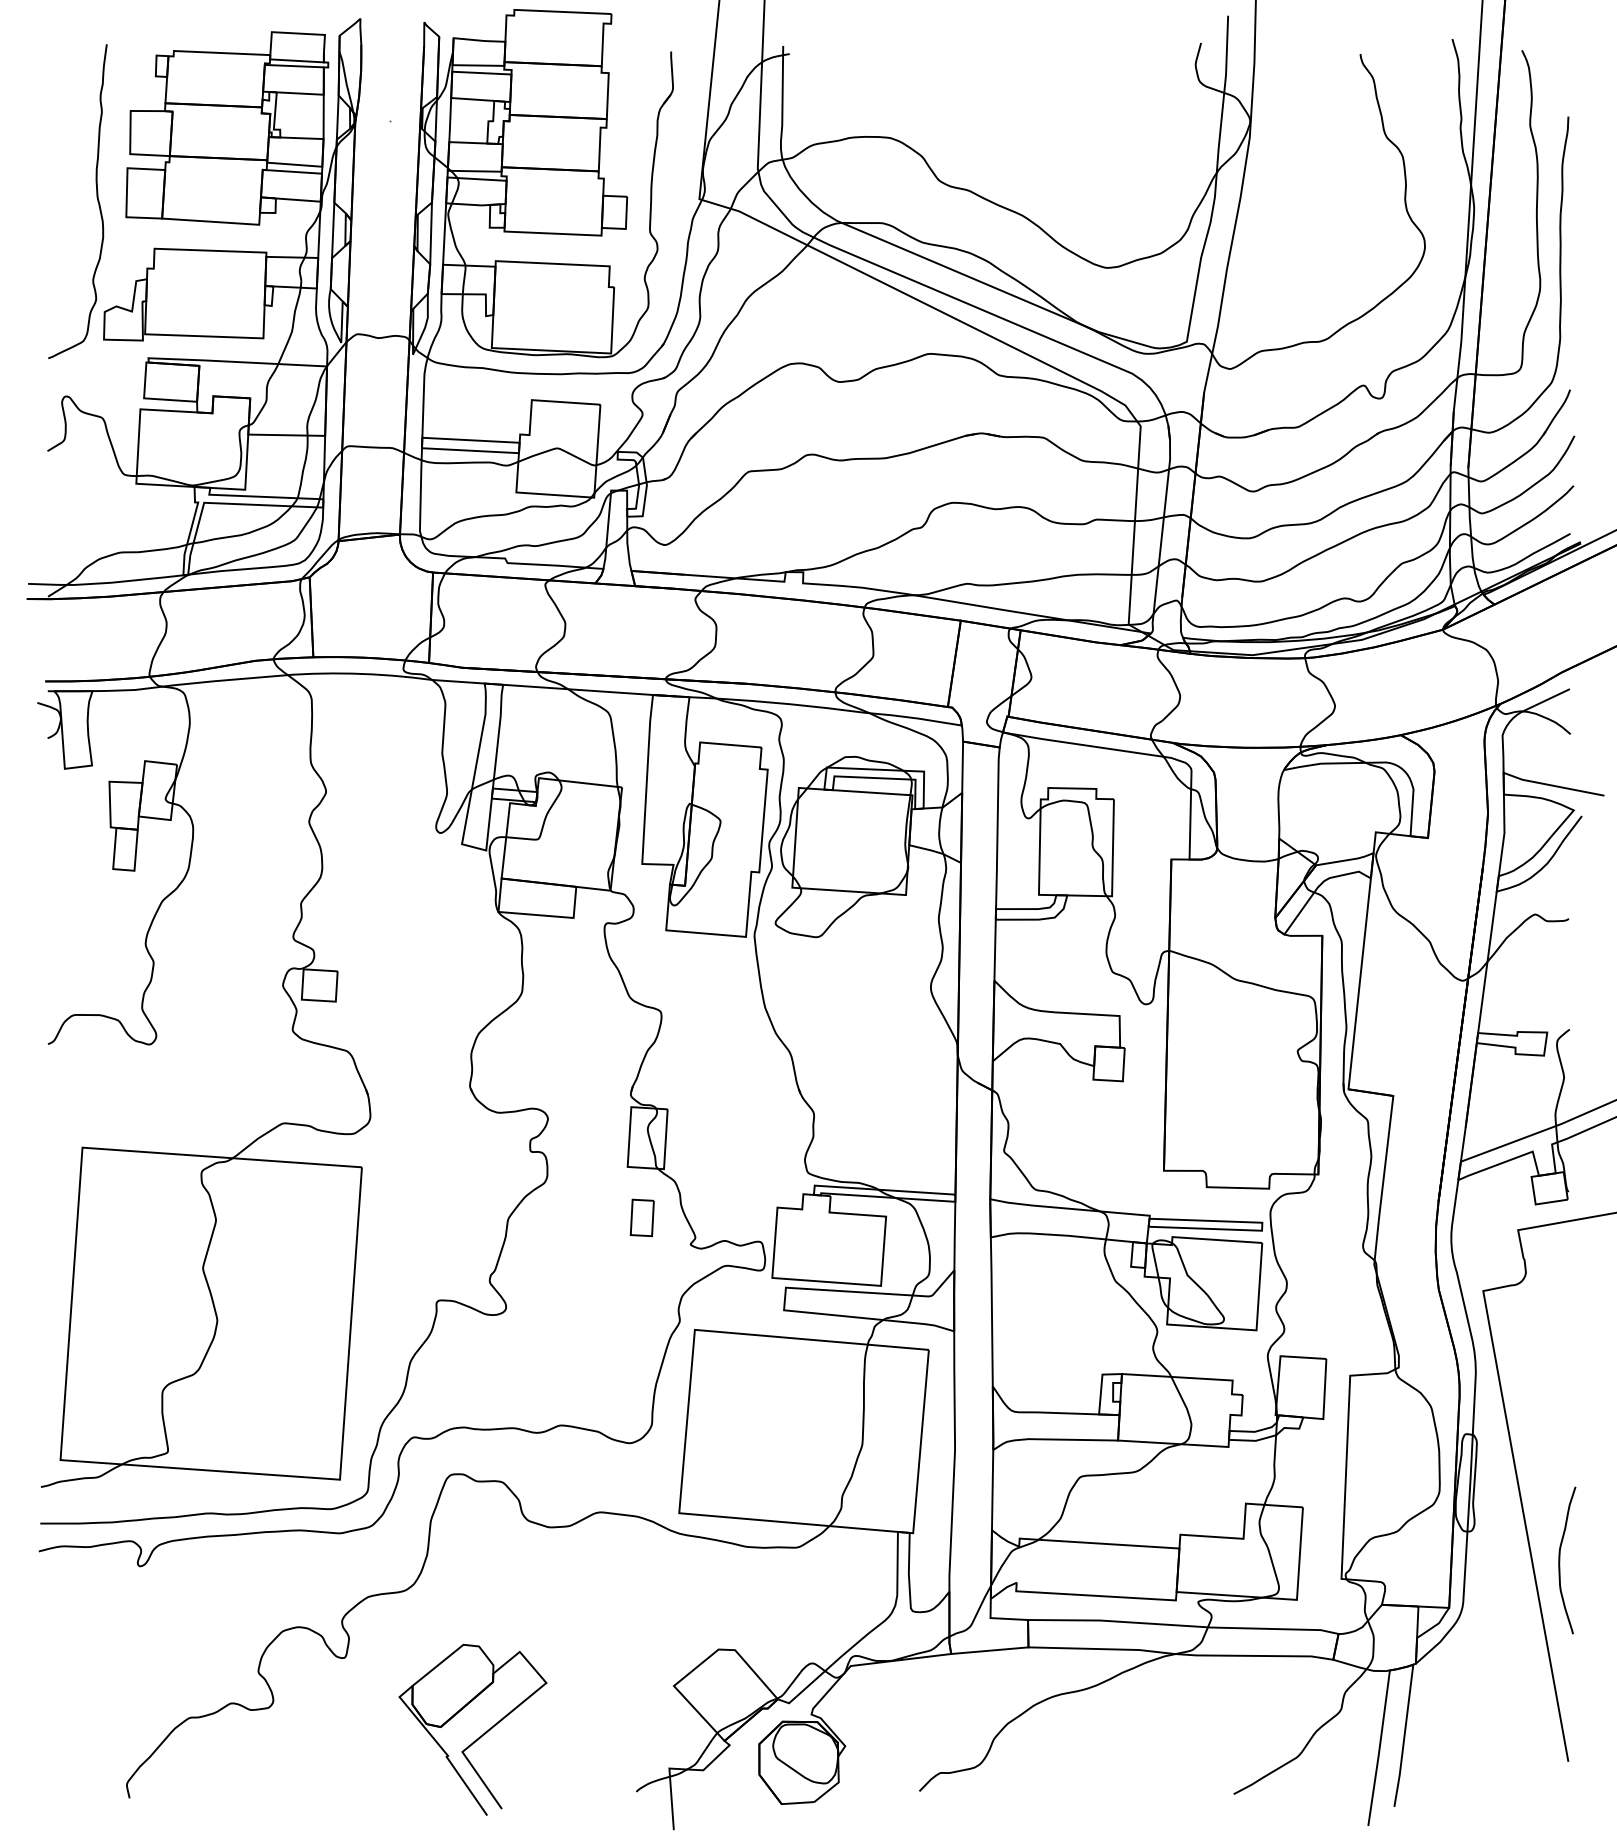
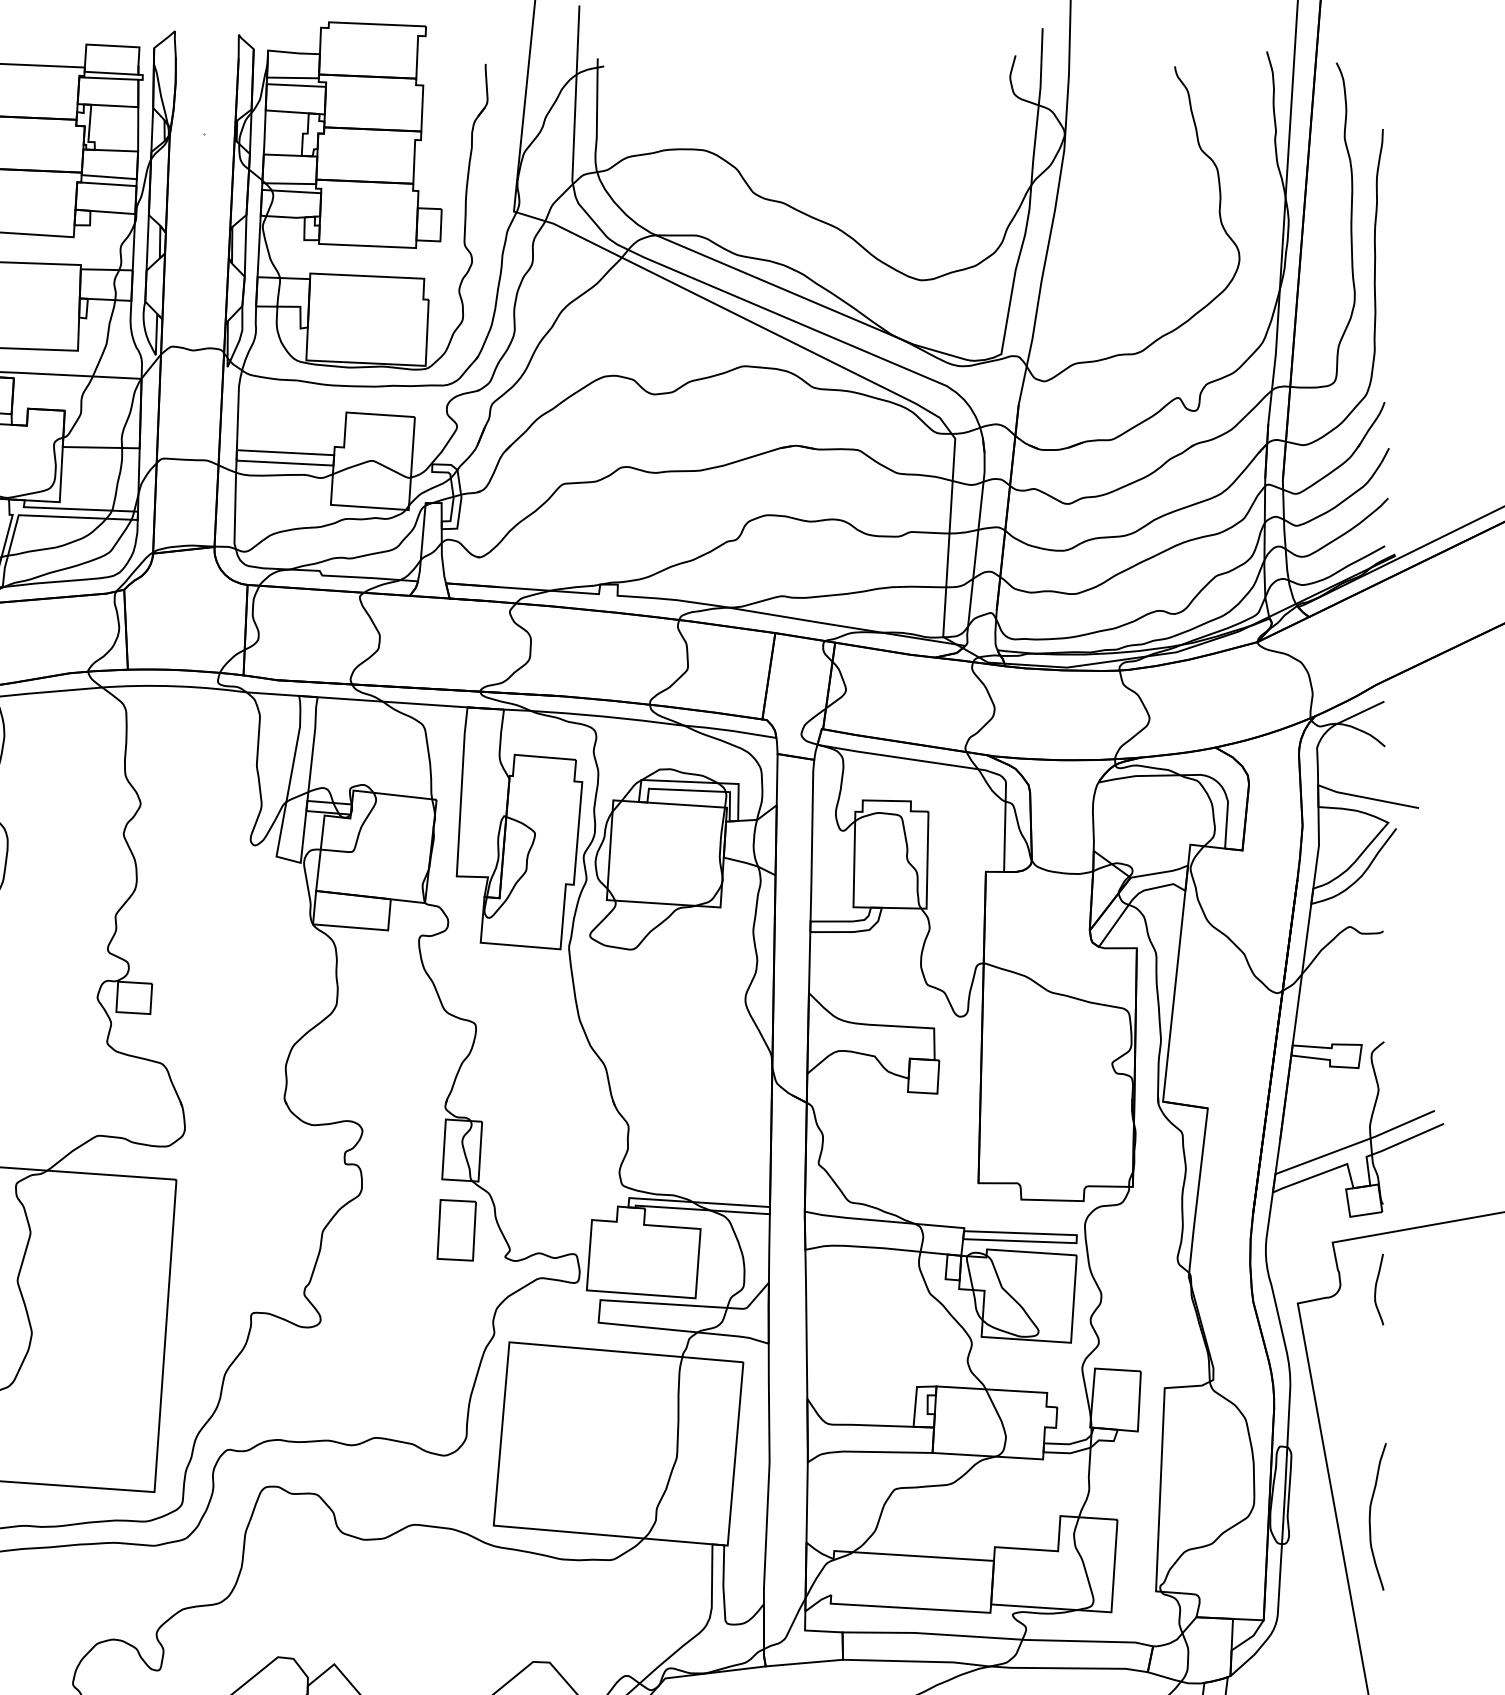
part: (642, 1217) -> (457, 1229), size x1.67
curve: (1562, 1274) -> (1377, 1286), added
curve: (1560, 1560) -> (1371, 1516), moved

